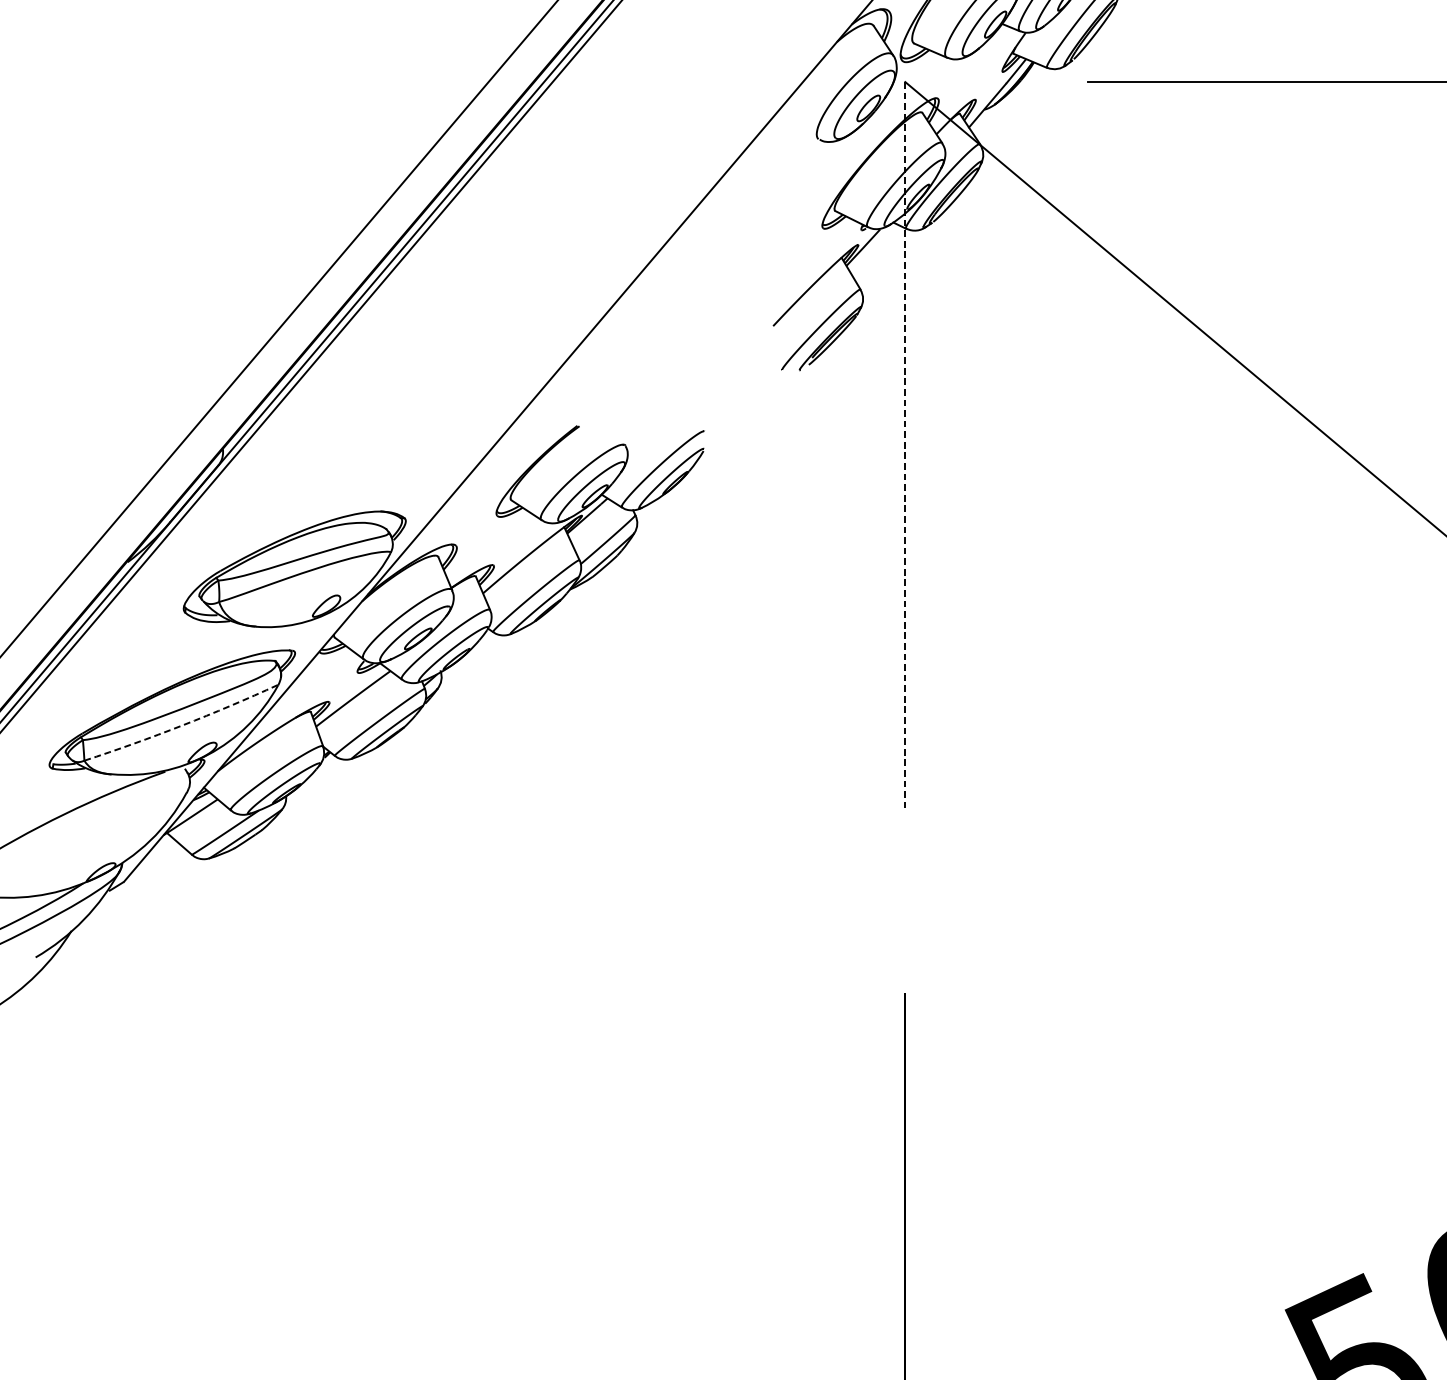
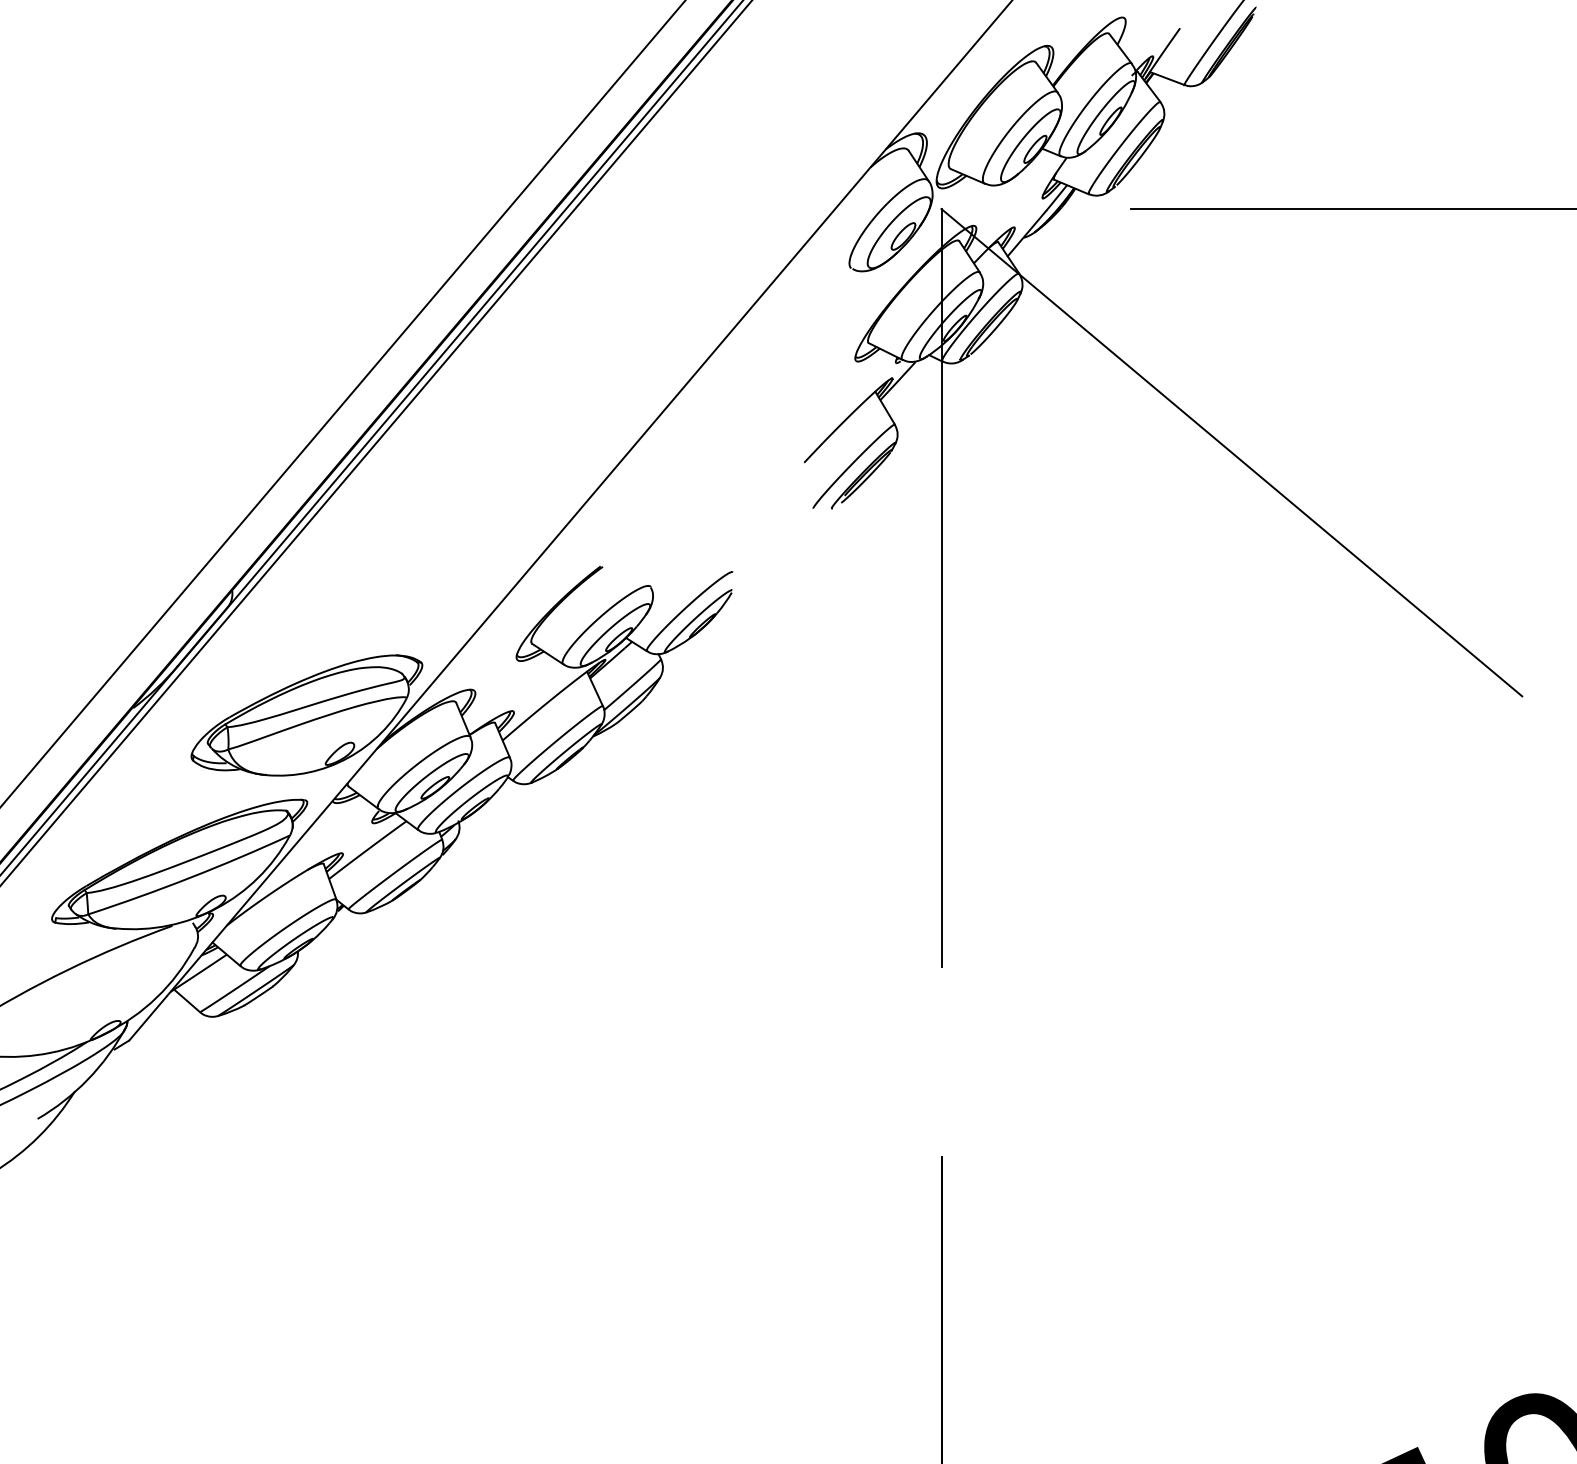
line: (905, 447) -> (941, 588), dashed -> solid
arc: (182, 725) -> (190, 877), dashed -> solid

